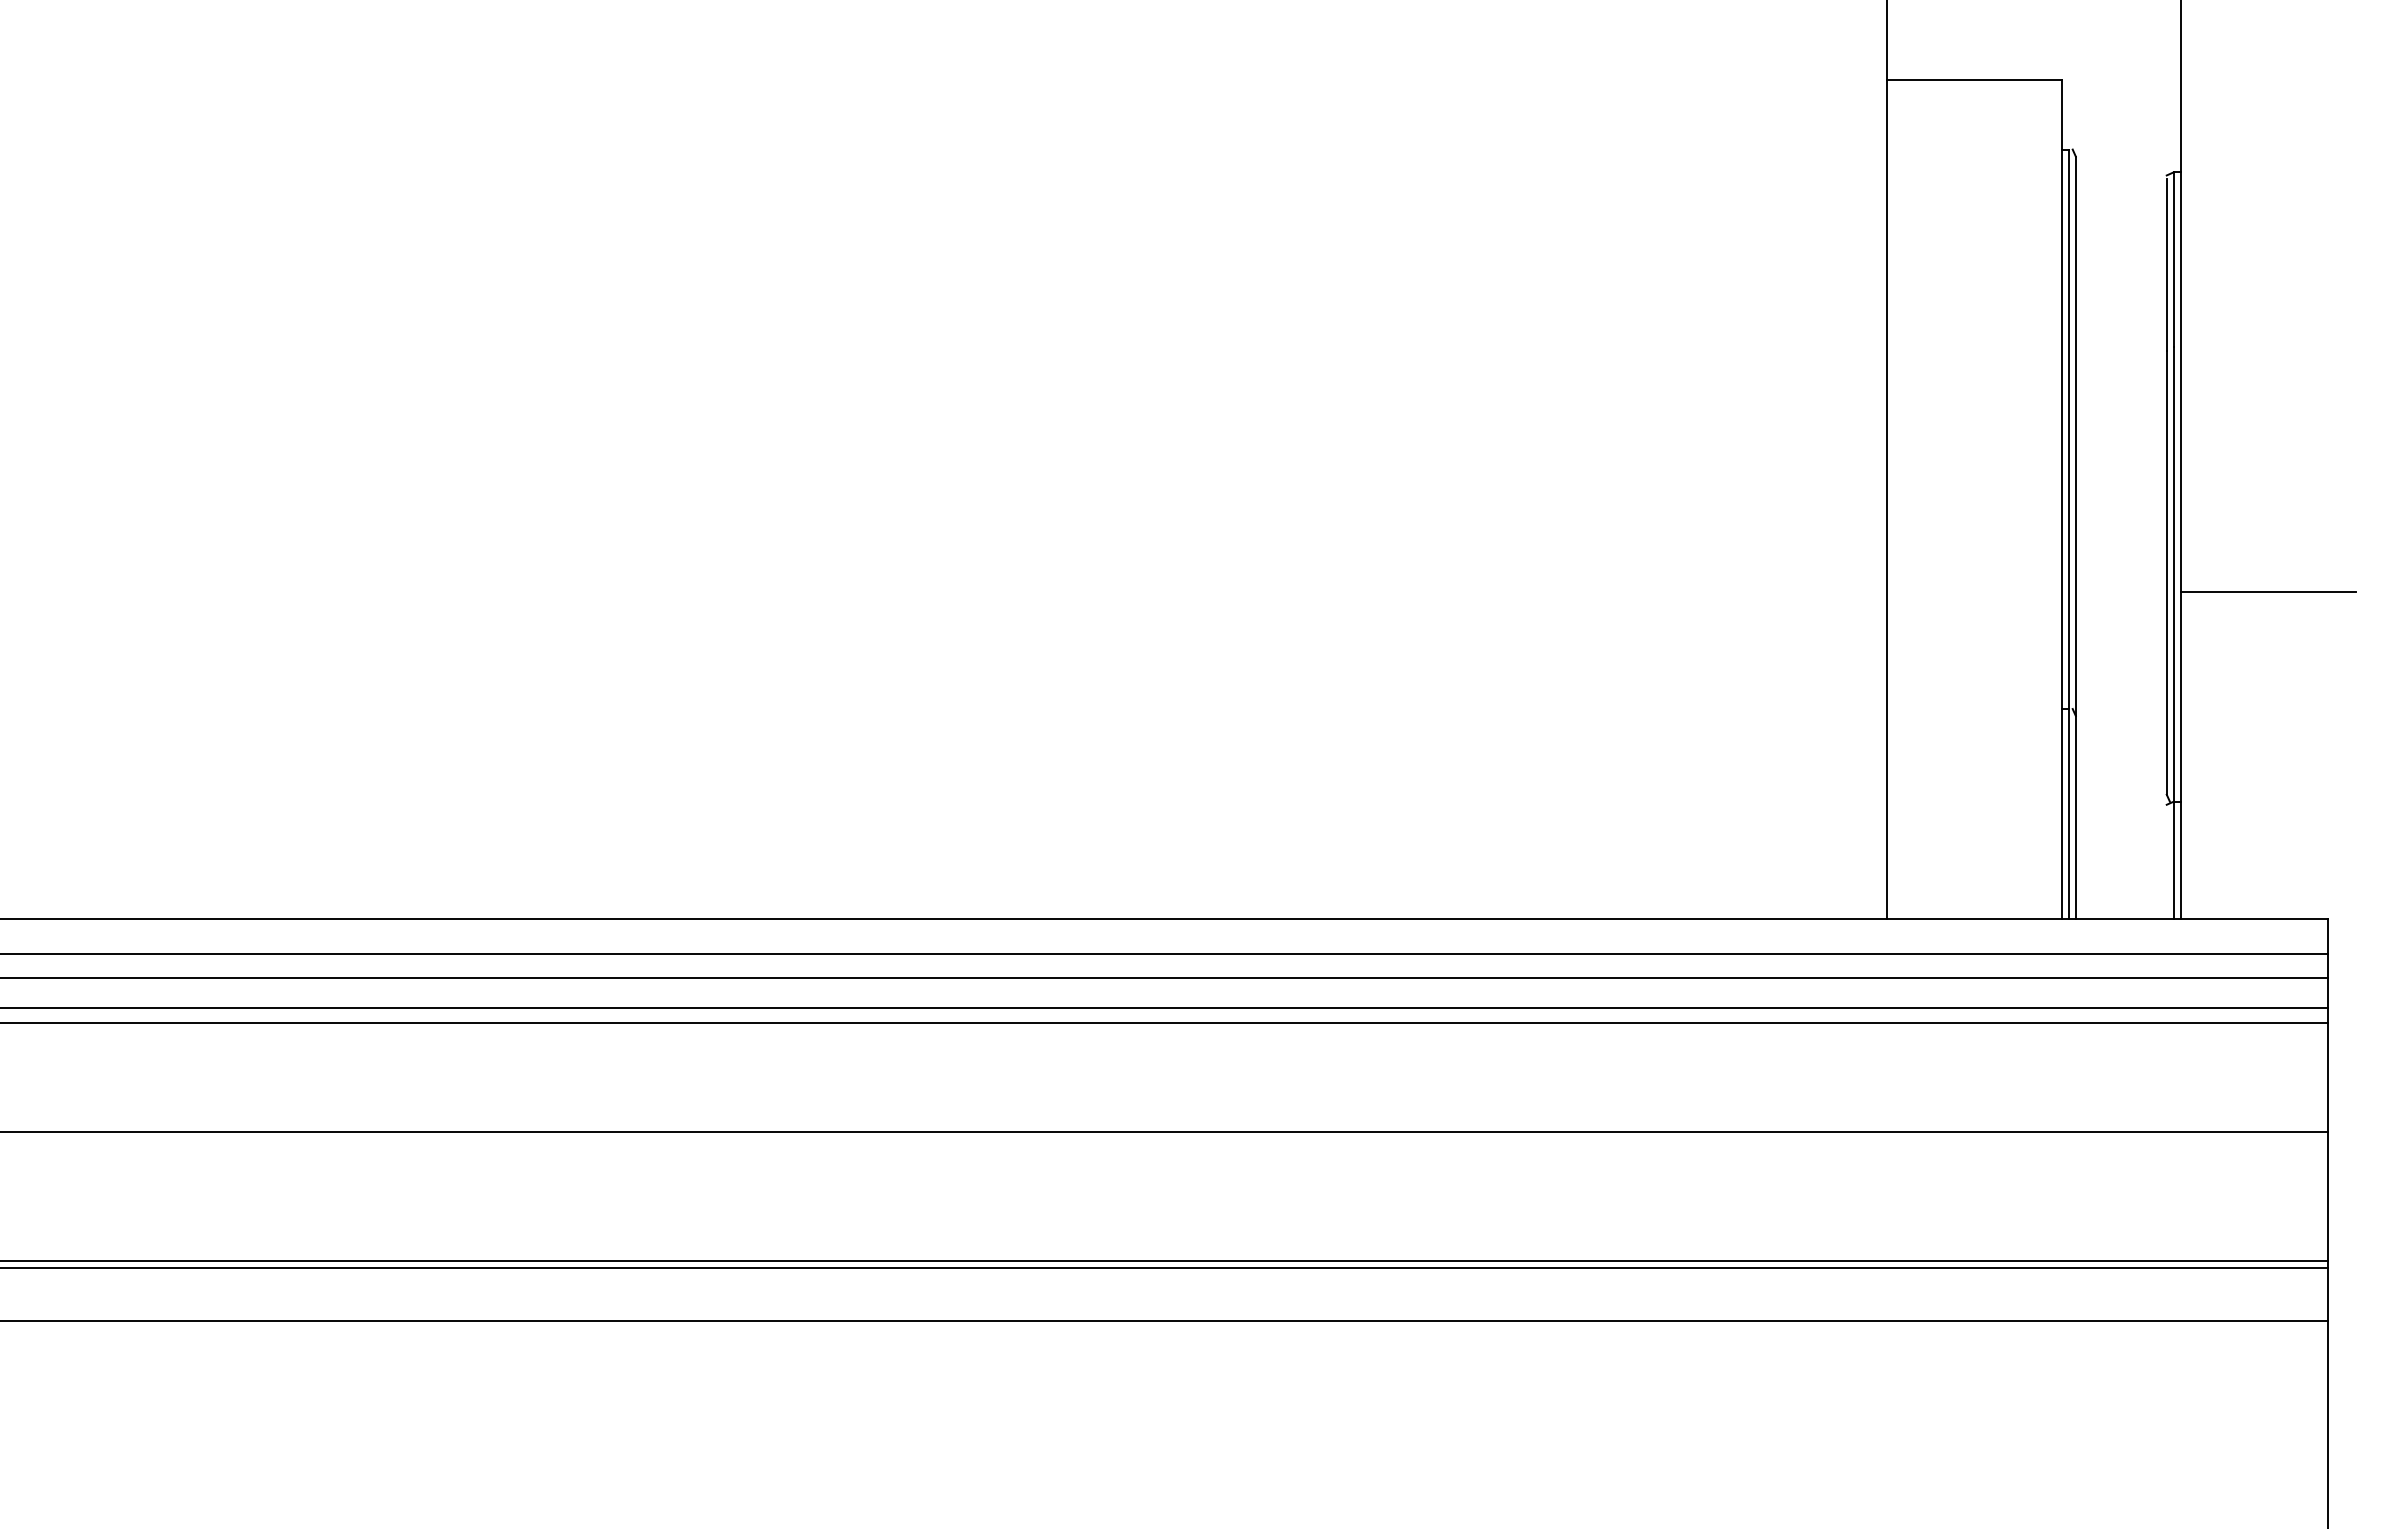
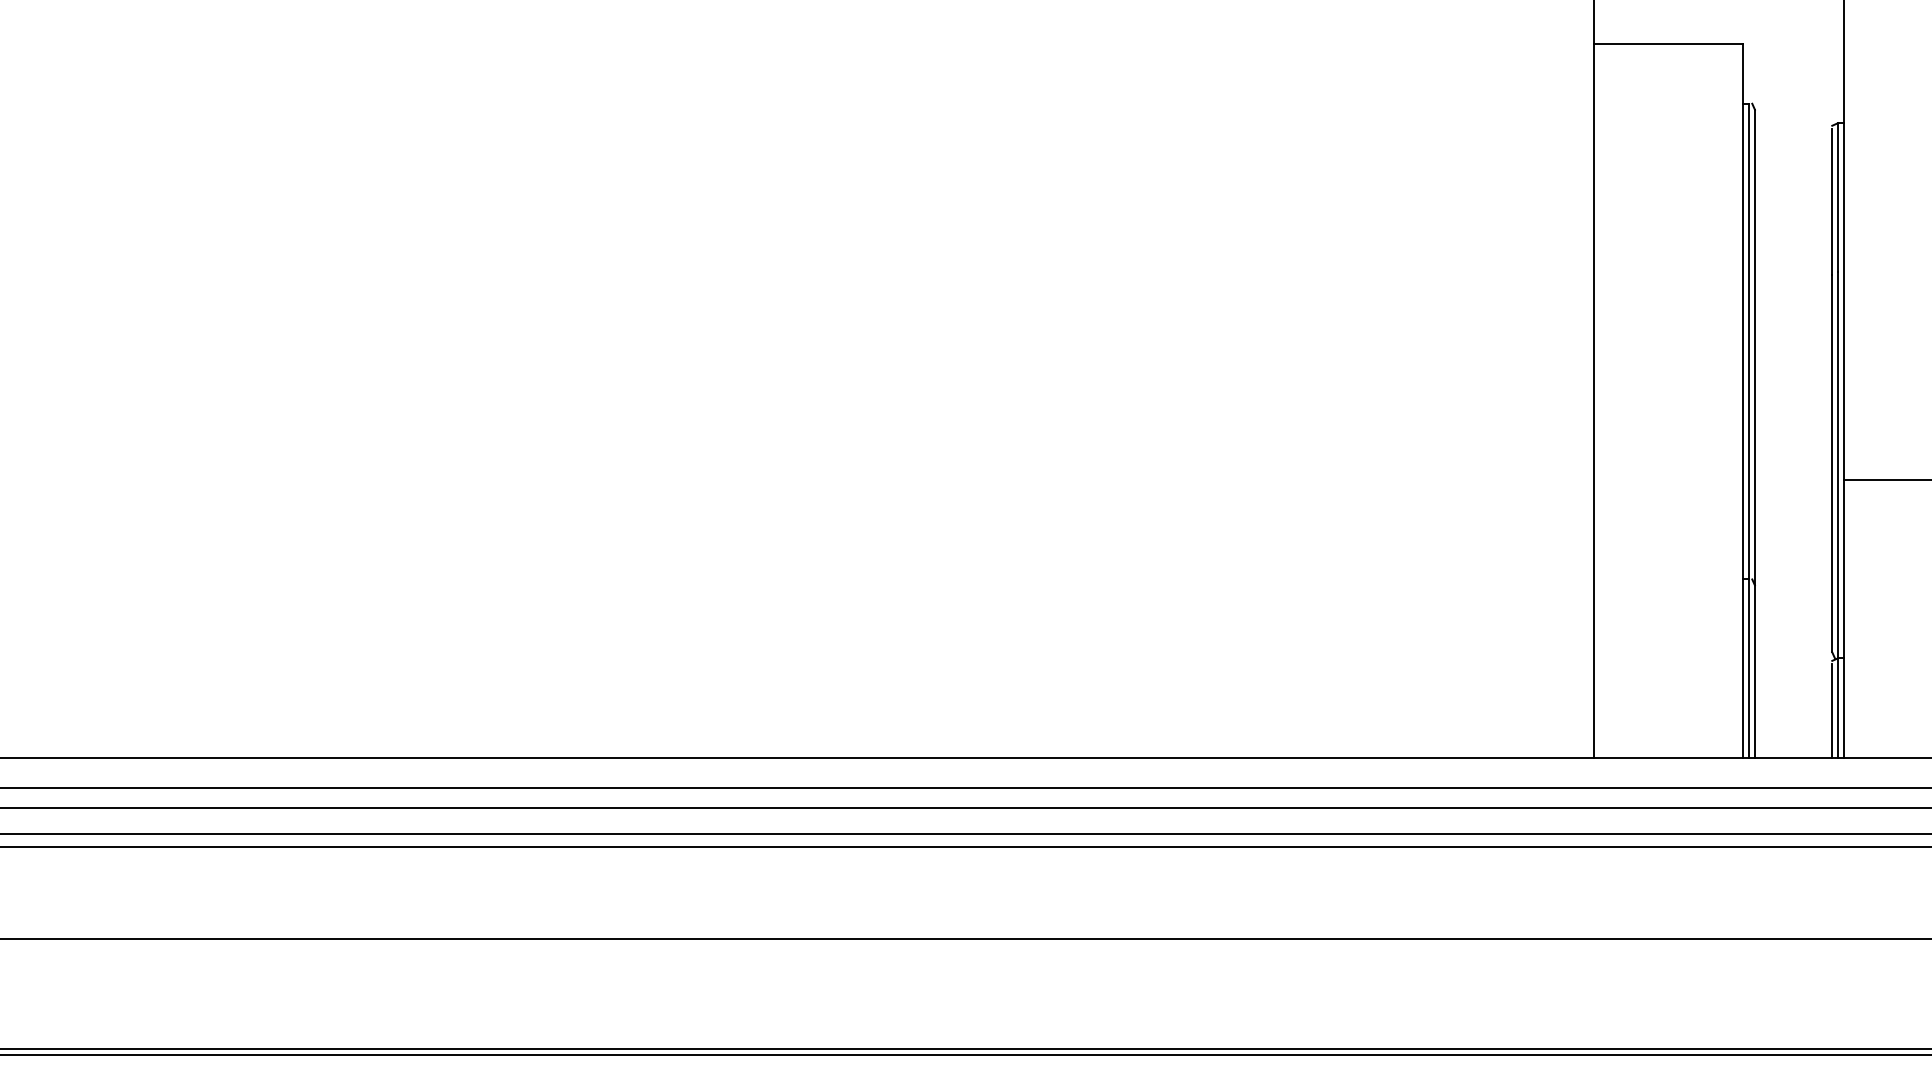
line: (2166, 863) -> (1832, 710), added

